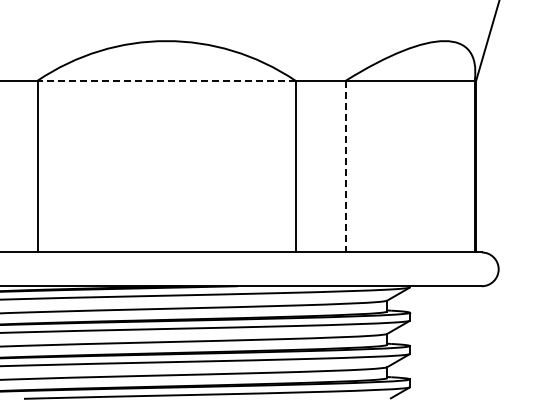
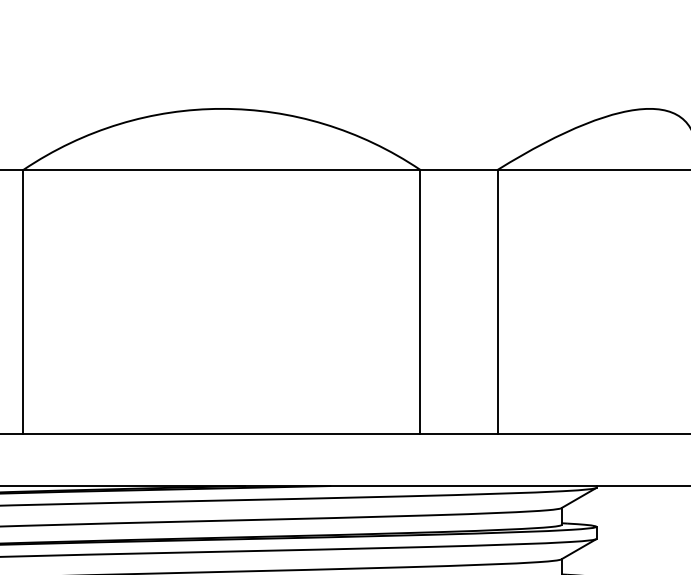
line: (166, 80) -> (221, 169), dashed -> solid
line: (345, 166) -> (497, 301), dashed -> solid

